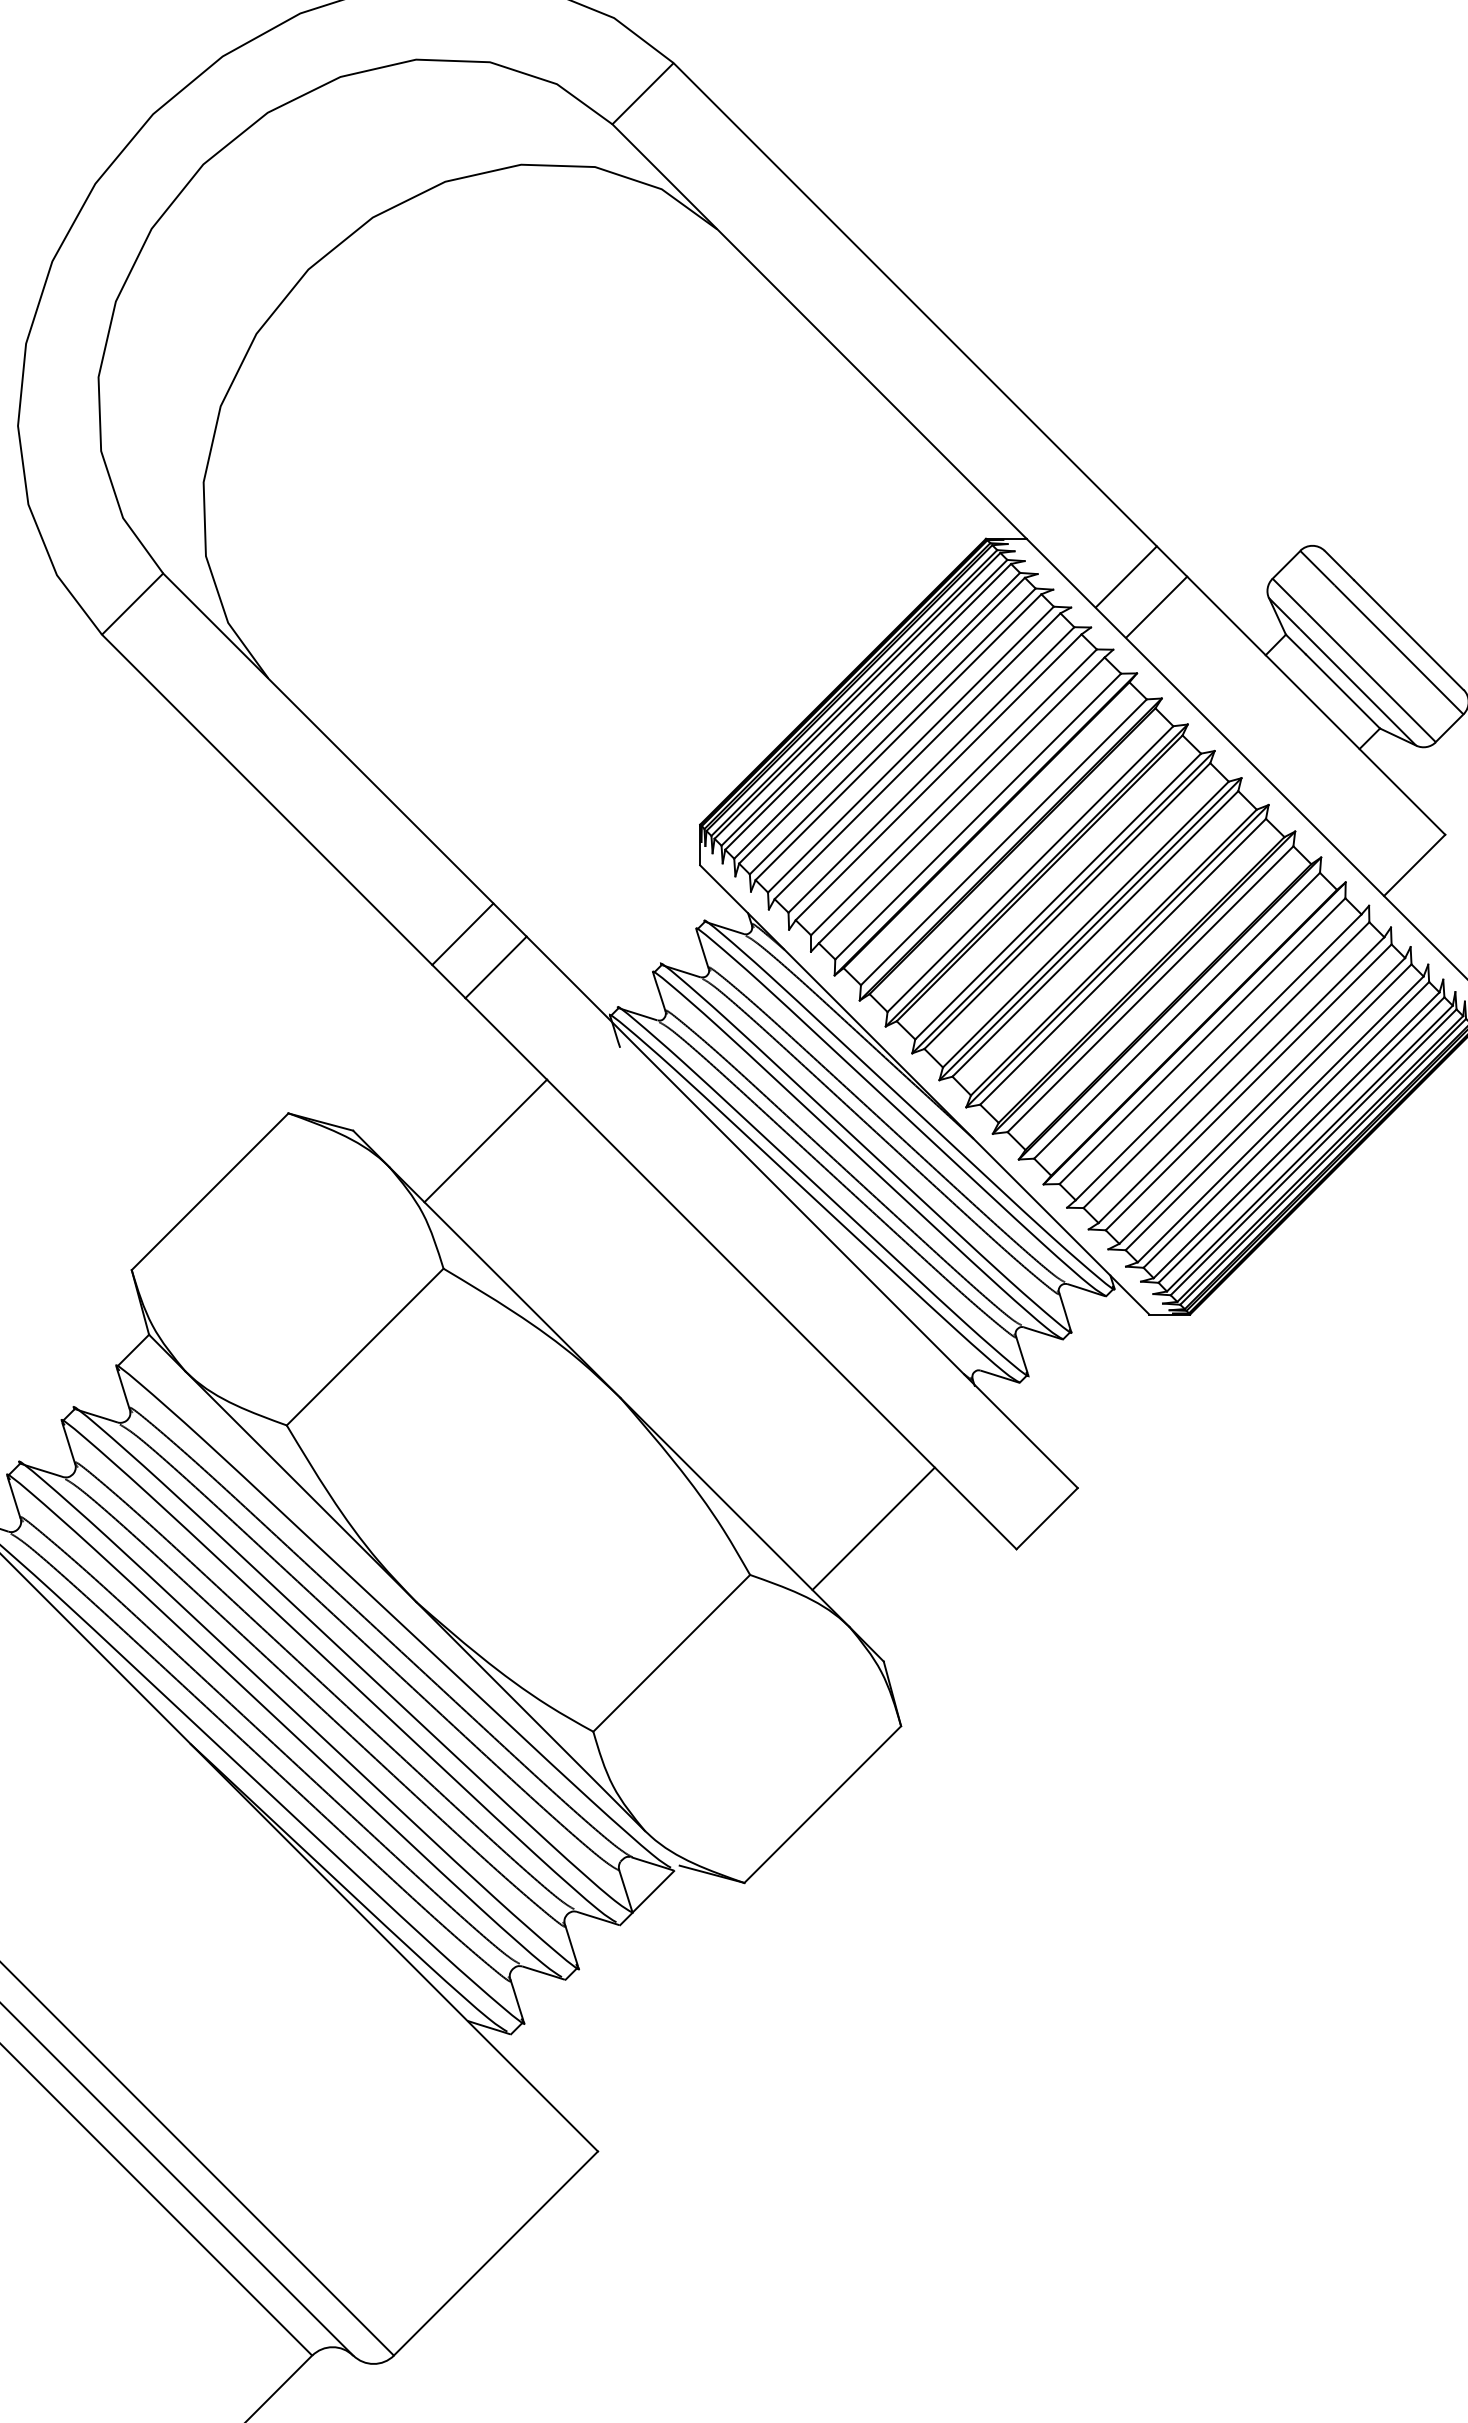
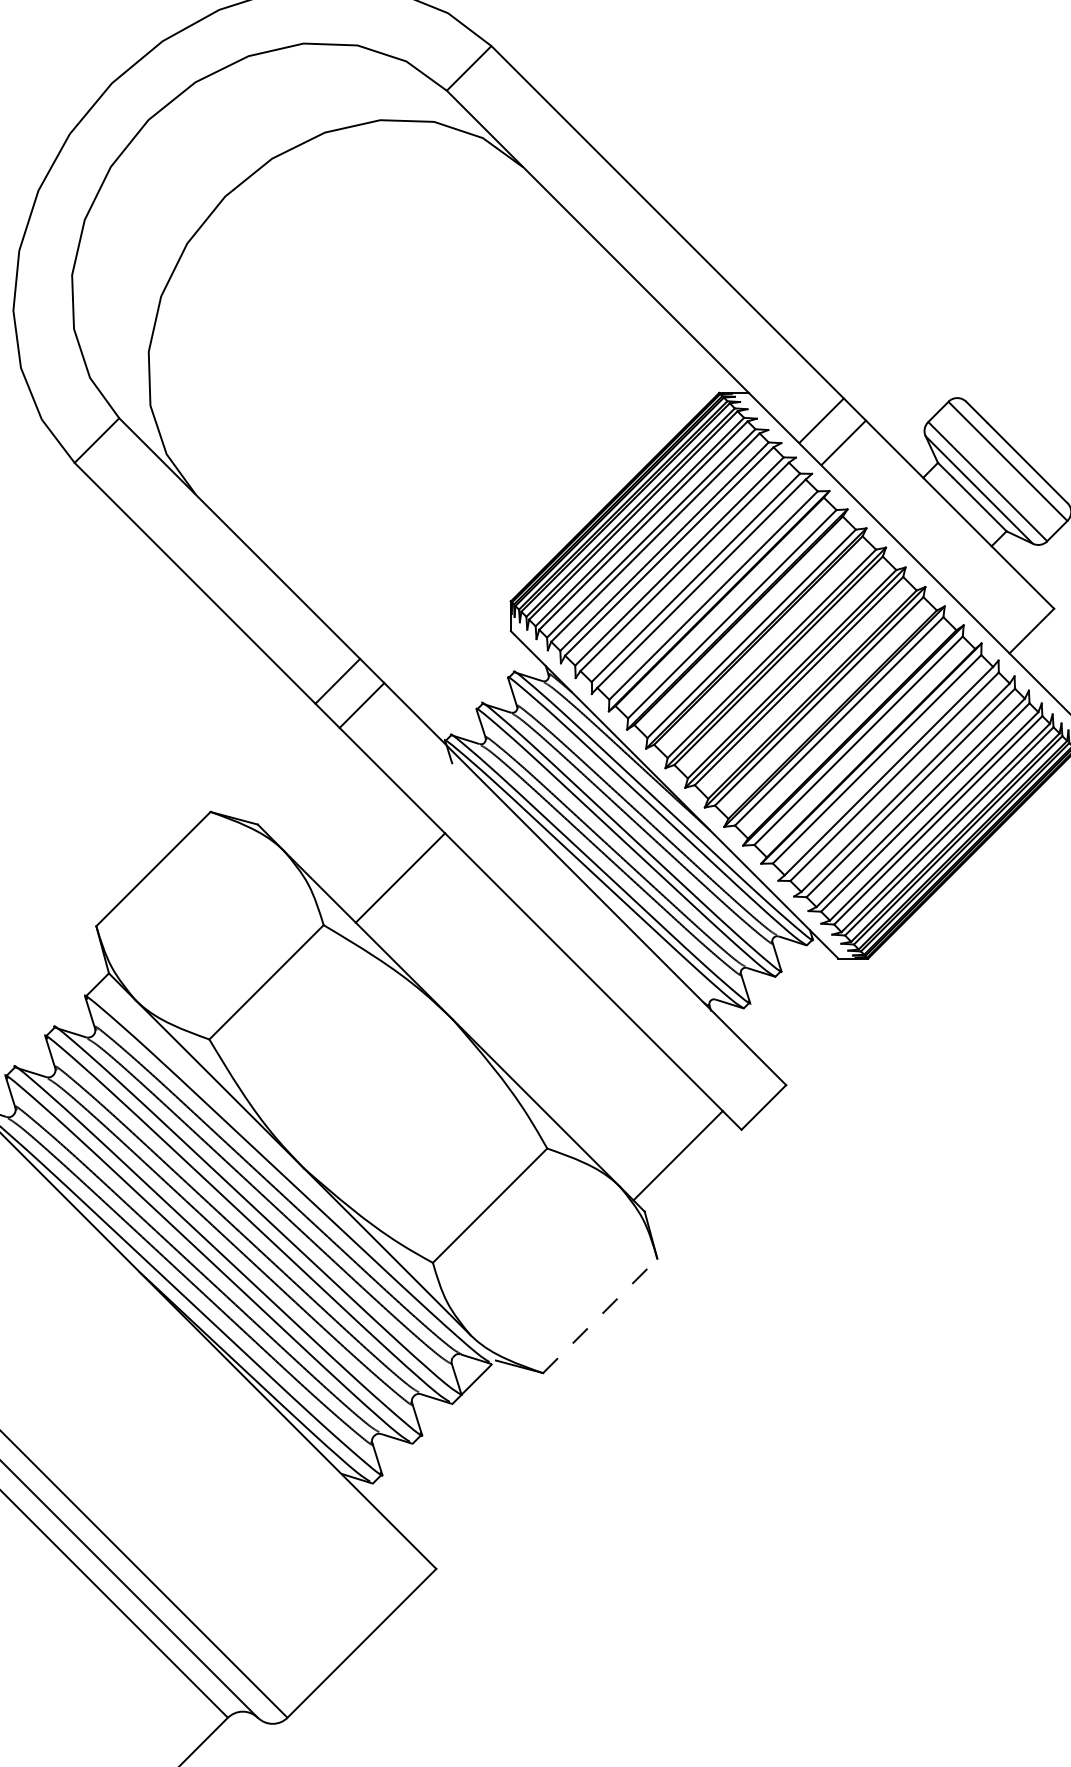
line: (485, 1140) -> (400, 877), moved
line: (873, 1528) -> (678, 1155), moved
line: (822, 1804) -> (600, 1315), solid -> dashed

